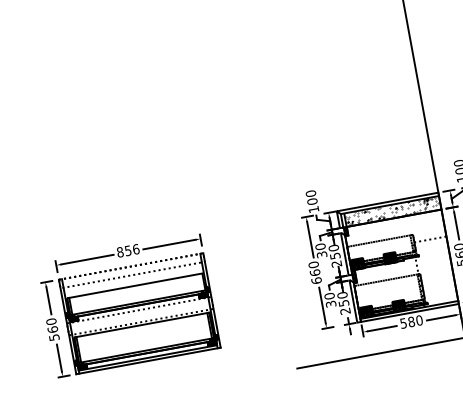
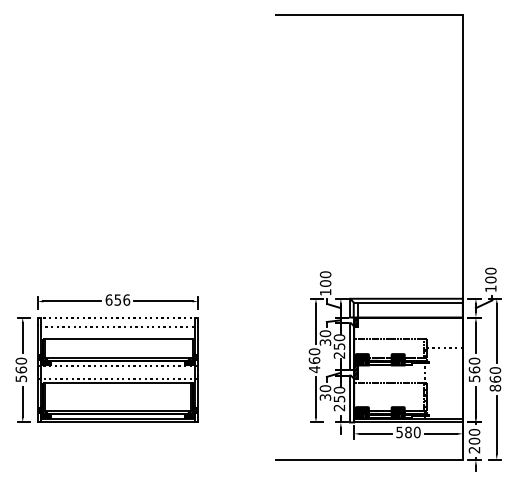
hatch: (392, 211) -> (409, 309), removed
text: (119, 251) -> (108, 299), 856 -> 656
text: (316, 280) -> (314, 369), 660 -> 460

